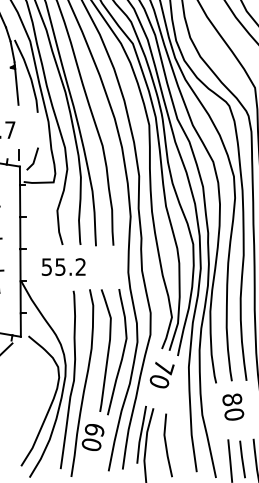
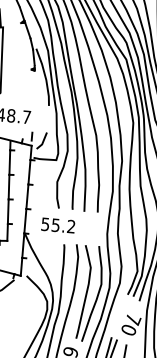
line: (16, 86) -> (34, 84), removed
text: (161, 374) -> (130, 324), moved

